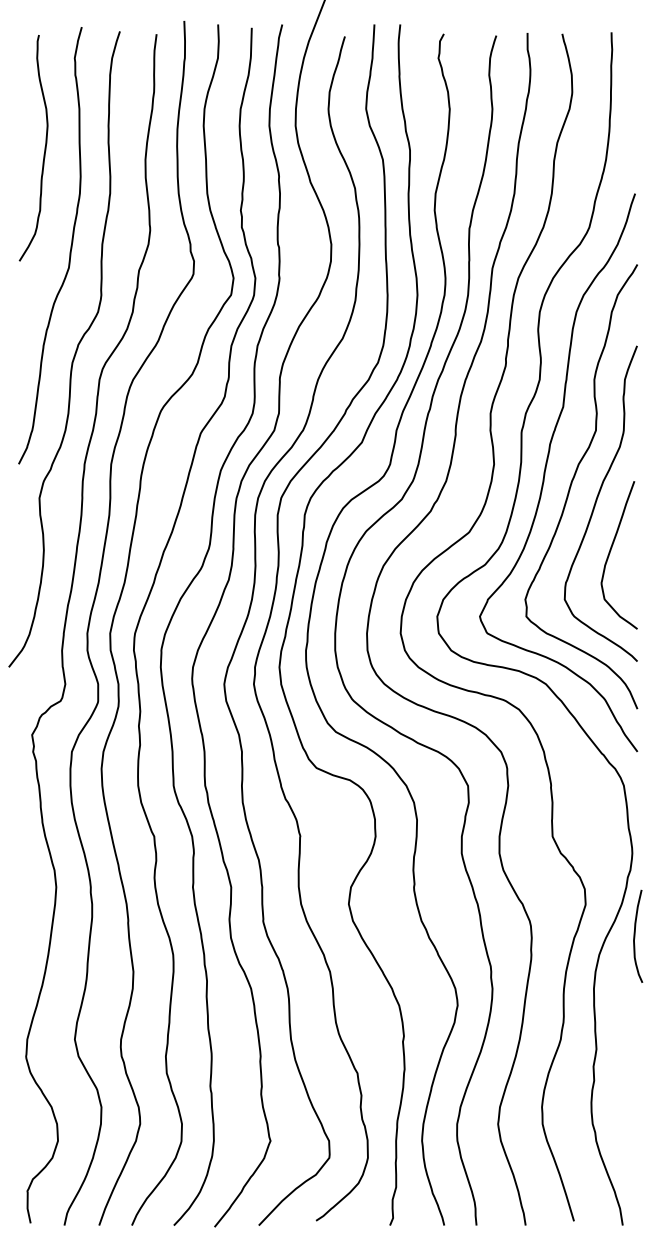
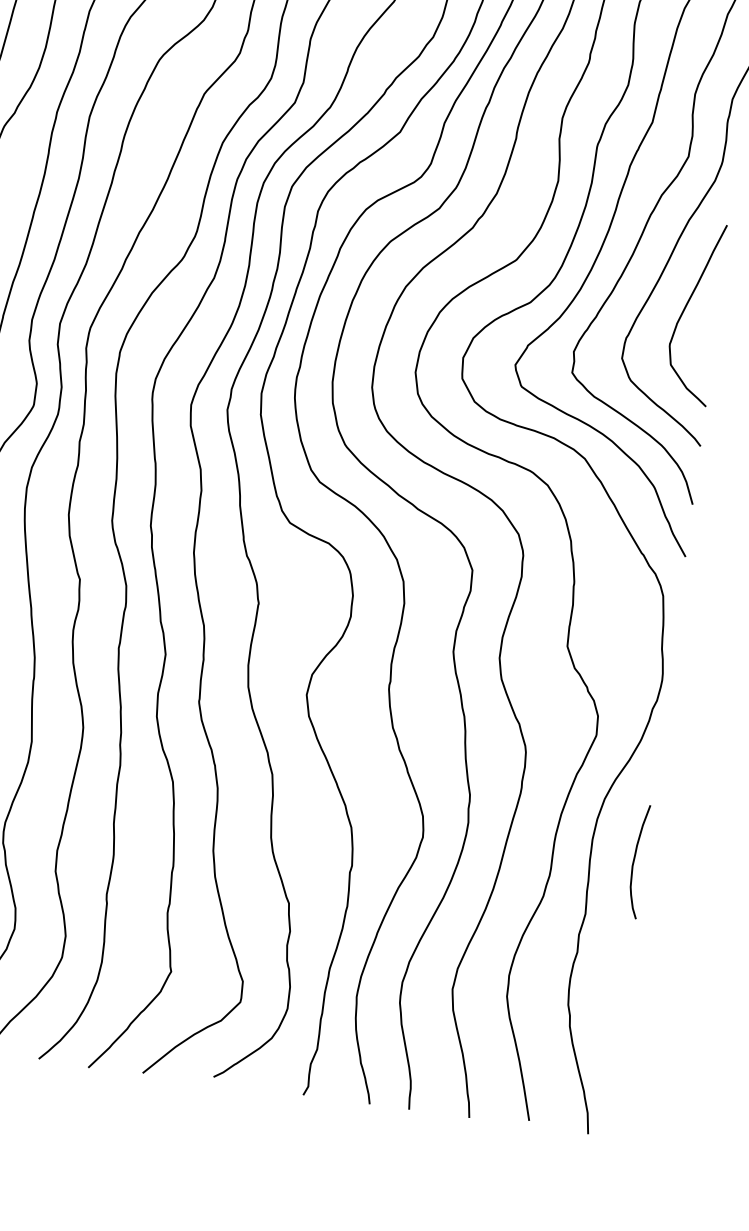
curve: (635, 935) -> (635, 860), moved

